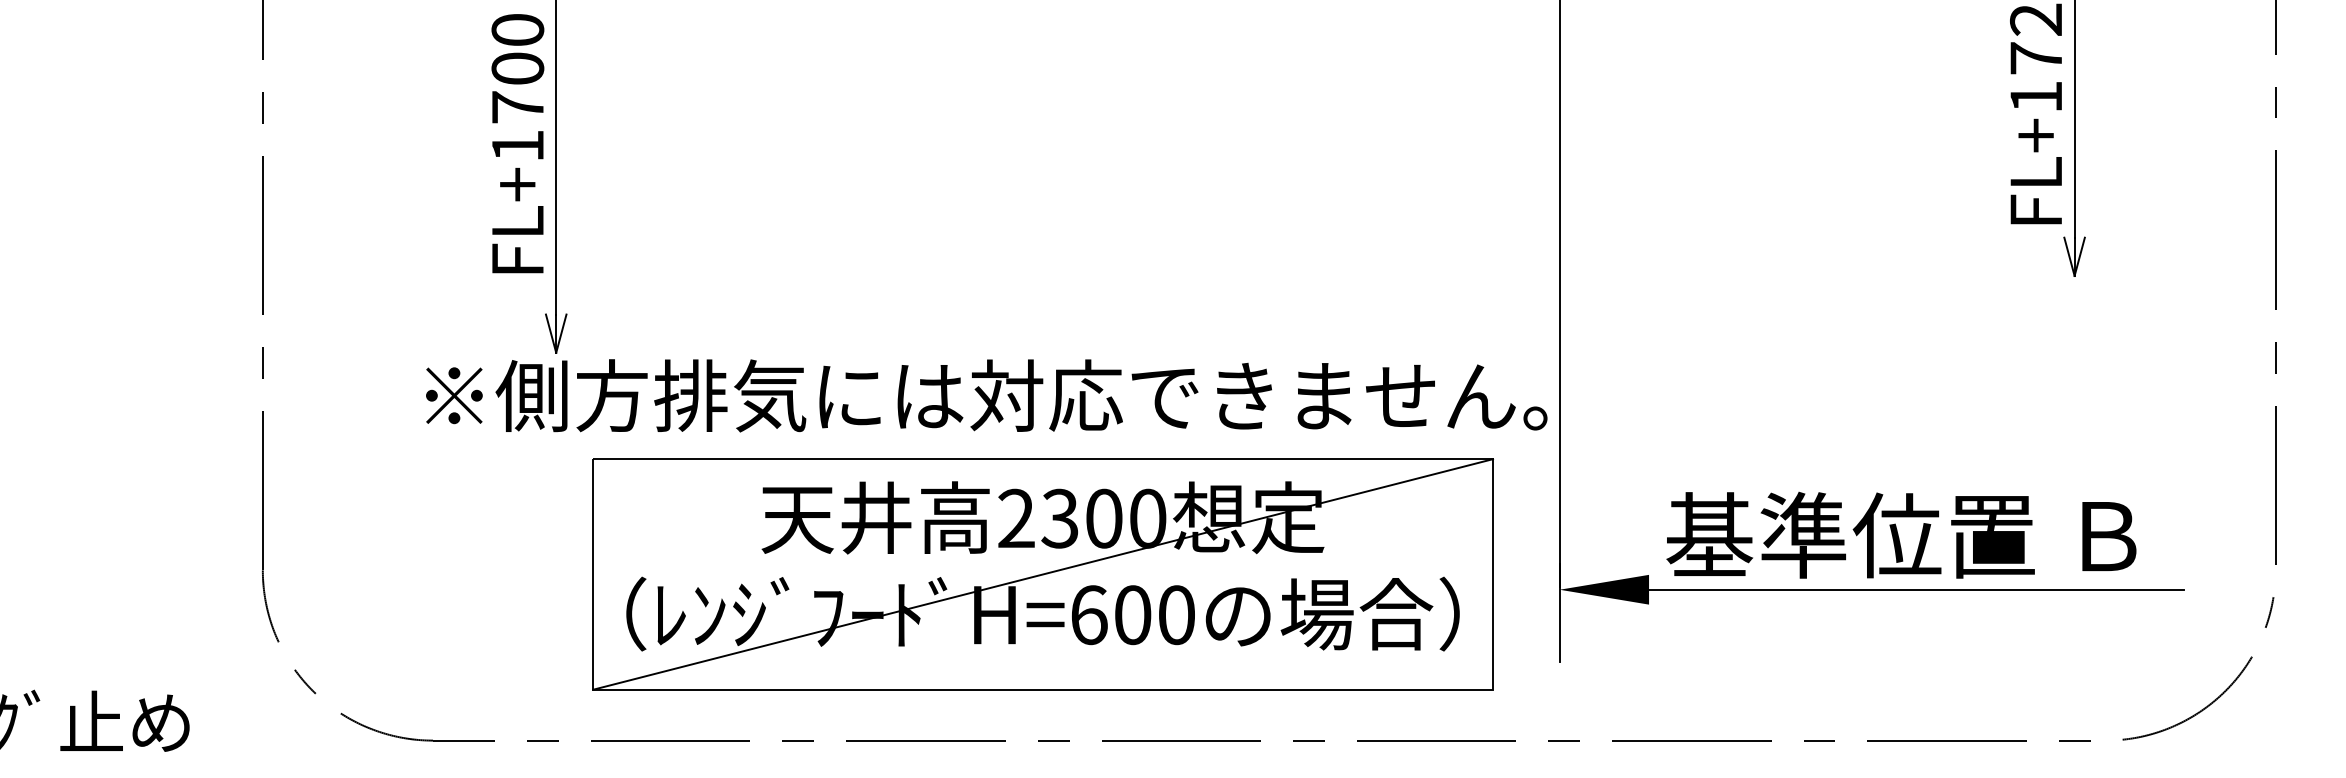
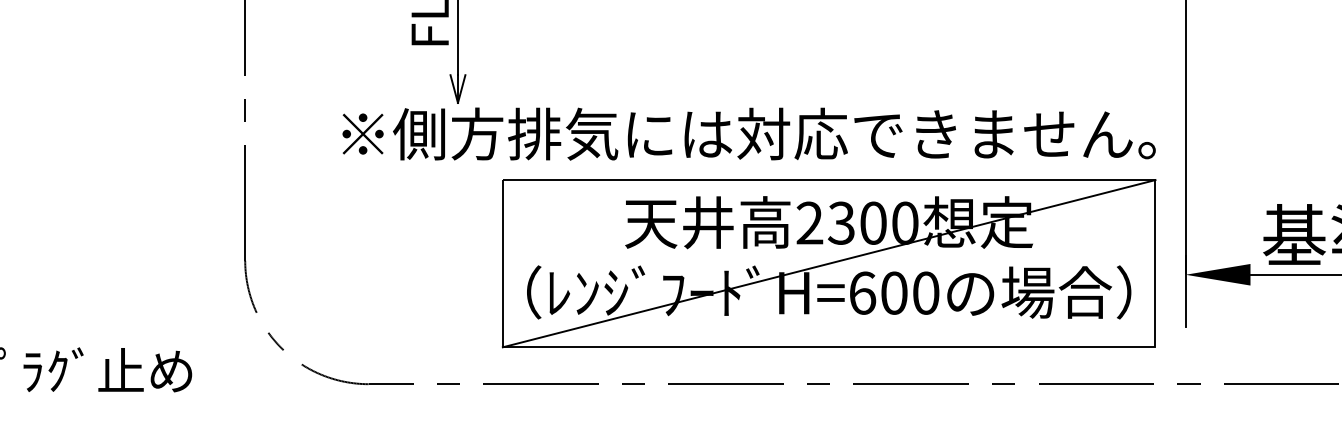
text: (986, 395) -> (748, 133), moved
part: (1042, 574) -> (828, 263), moved

